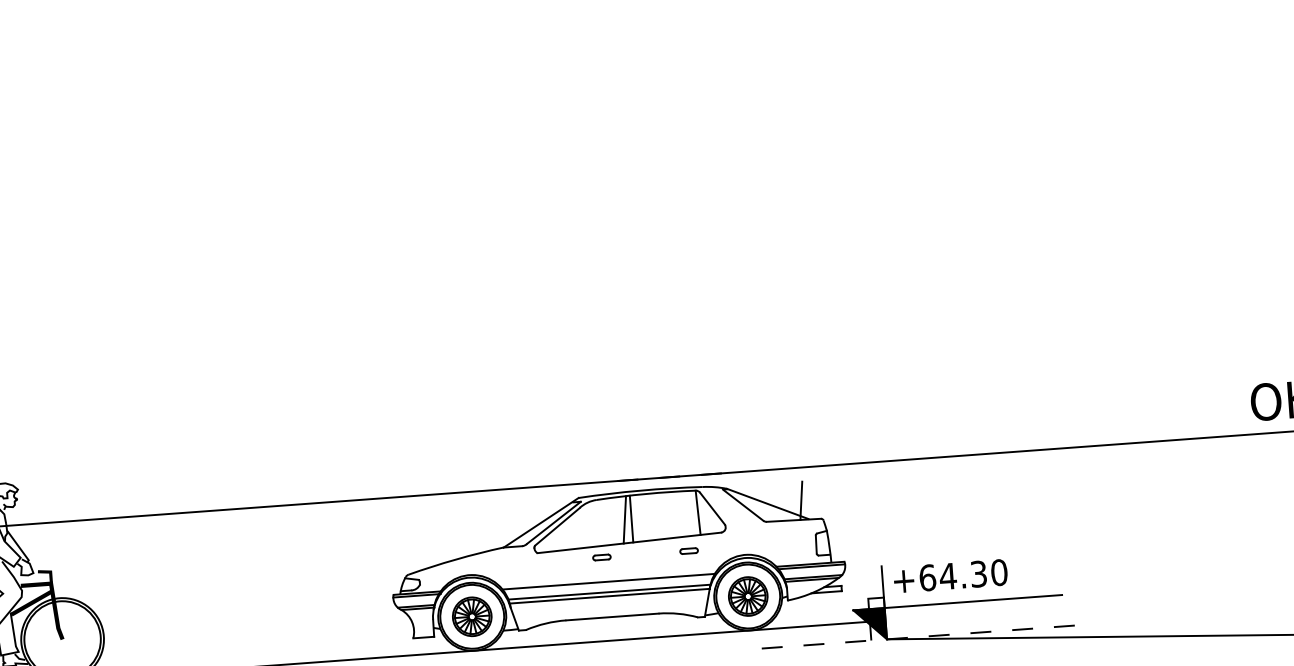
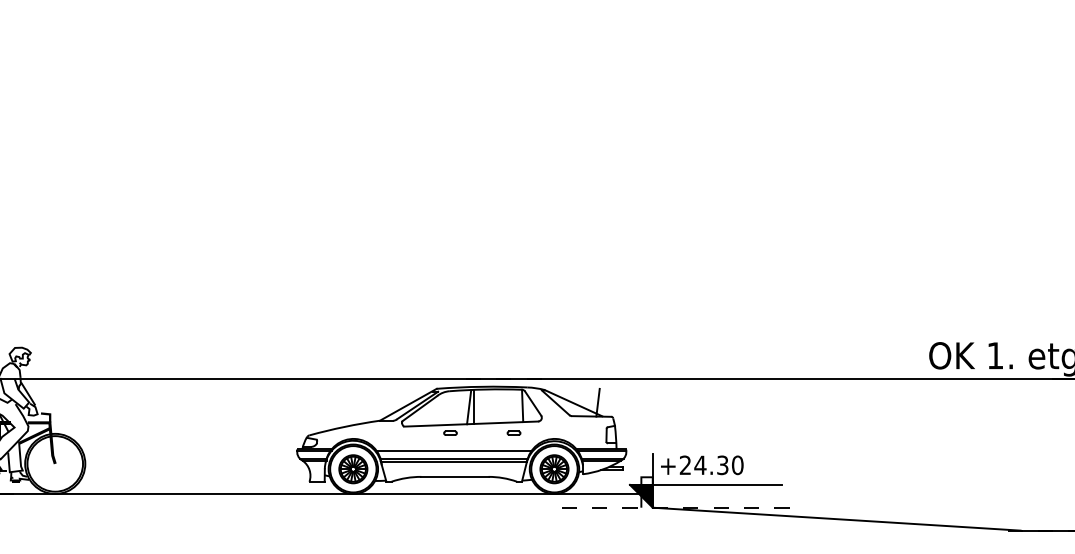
text: (927, 578) -> (685, 465), +64.30 -> +24.30

